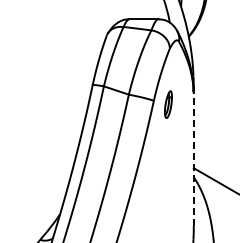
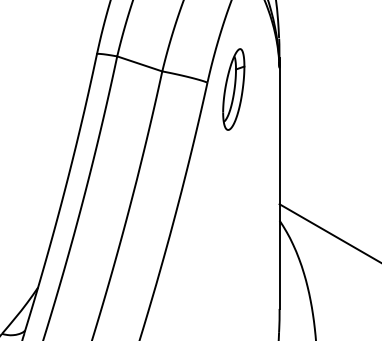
part: (168, 104) -> (233, 89), size x1.67
line: (193, 156) -> (279, 183), dashed -> solid

